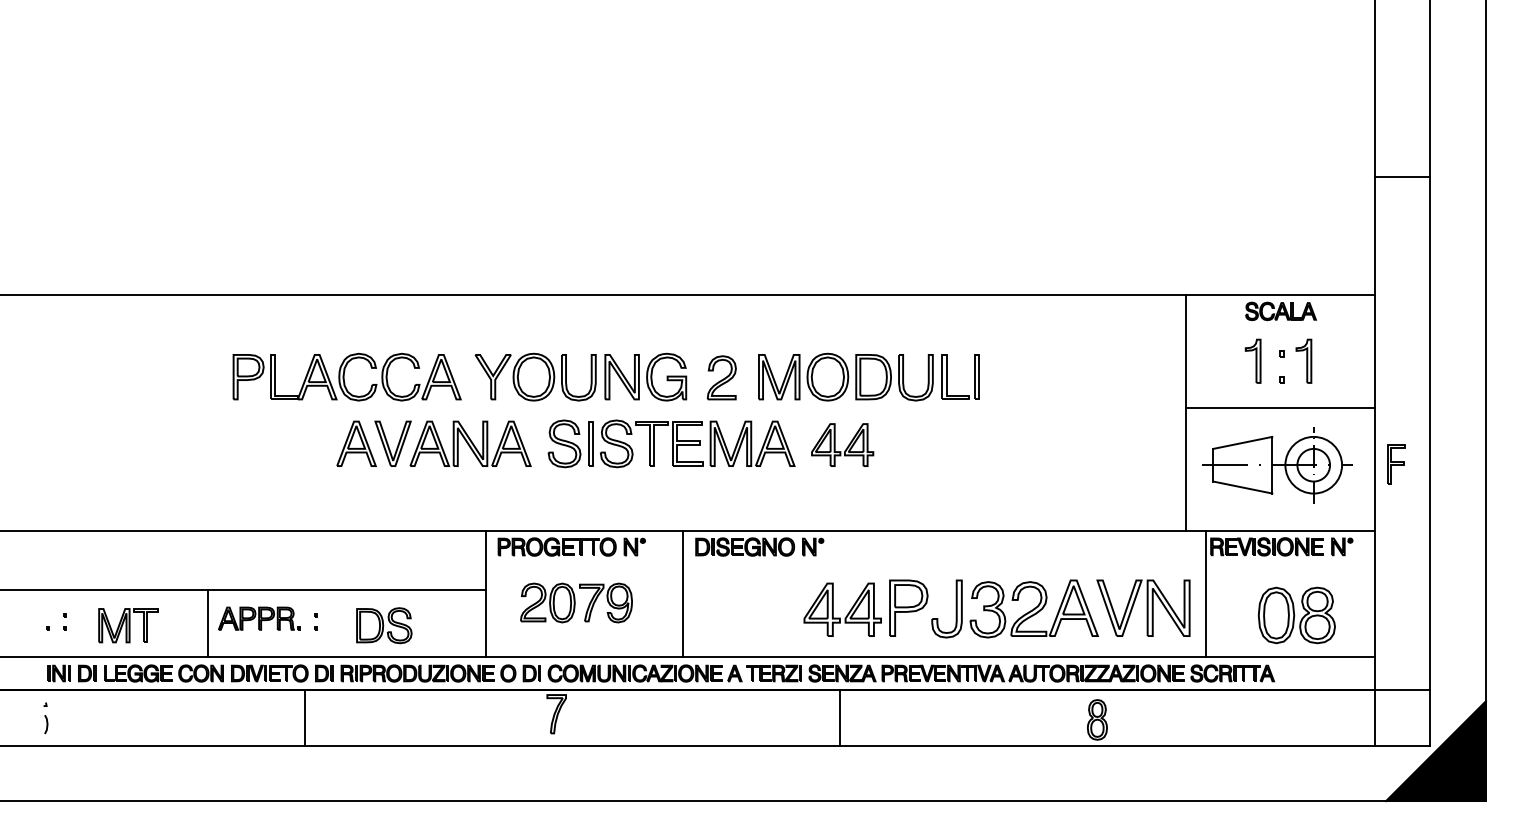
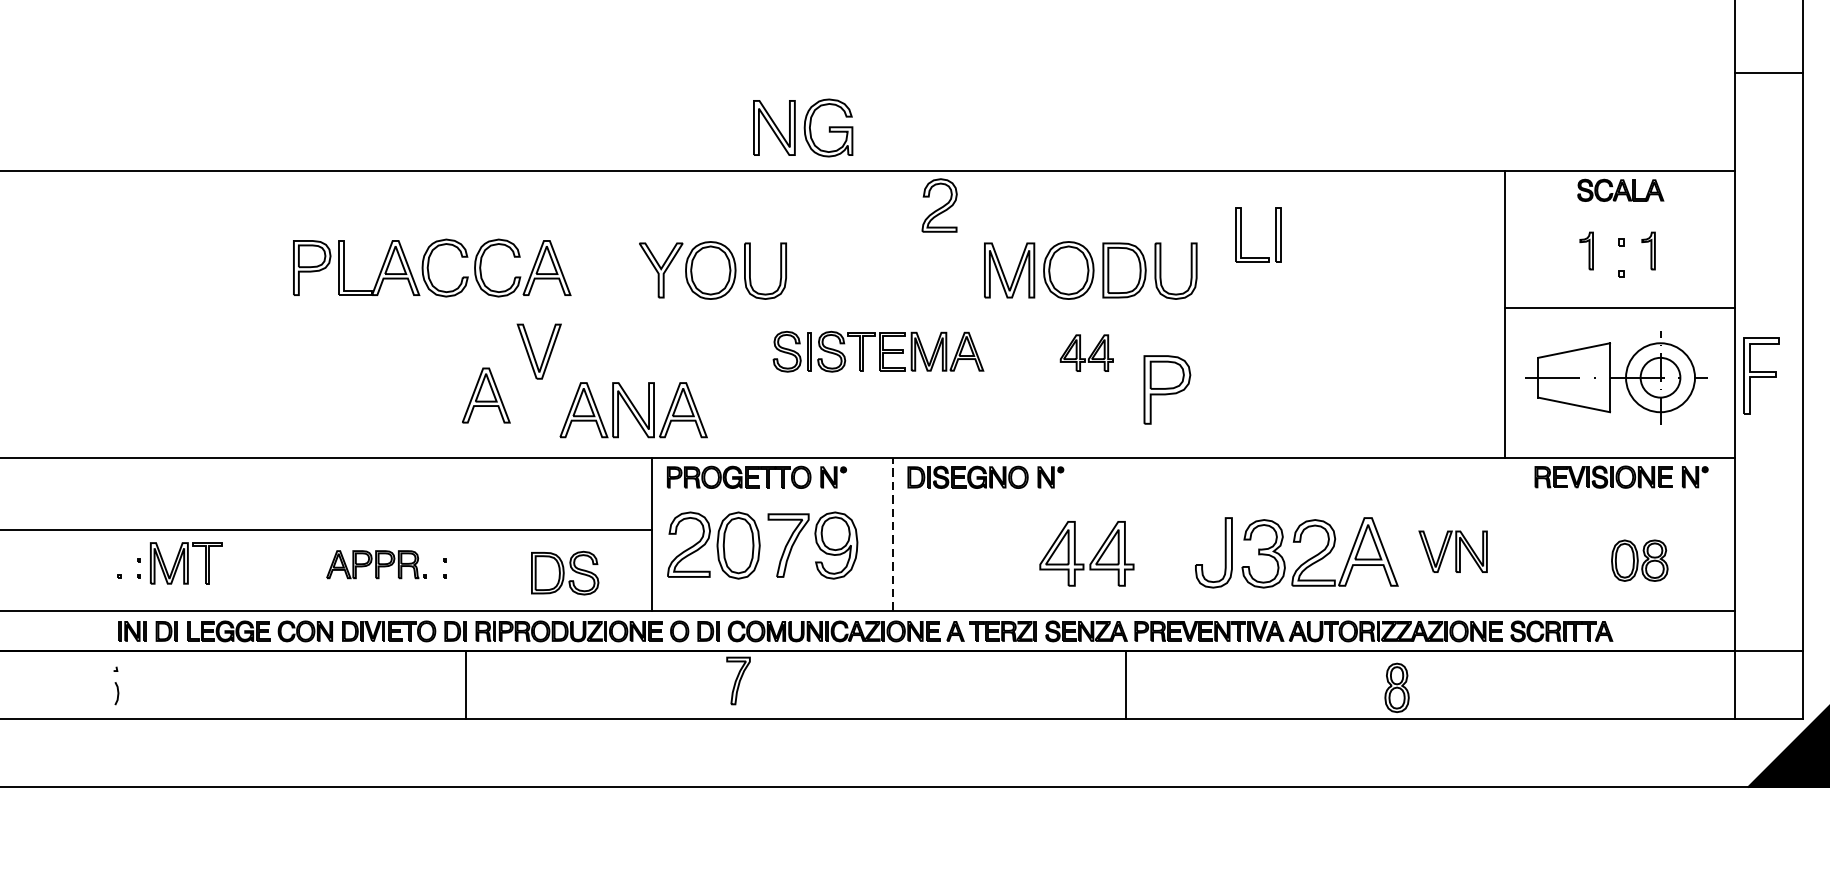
line: (1402, 176) -> (1768, 72), moved
part: (1252, 360) -> (1585, 250), size x0.7
part: (1303, 360) -> (1648, 250), size x0.7
part: (346, 376) -> (431, 267), moved
part: (645, 376) -> (802, 127), moved
part: (947, 376) -> (1242, 234), moved
part: (721, 377) -> (939, 205), moved
part: (356, 443) -> (486, 395), moved
part: (470, 443) -> (633, 409), moved
part: (671, 443) -> (878, 351), size x0.7
part: (842, 444) -> (1086, 352), size x0.7
part: (1396, 464) -> (1761, 376), size x1.6
line: (683, 593) -> (892, 533), solid -> dashed
line: (1205, 593) -> (1528, 533), removed
part: (576, 602) -> (762, 544), size x1.4
part: (908, 607) -> (1166, 389), moved
part: (1143, 607) -> (1453, 551), size x0.6
part: (1296, 615) -> (1639, 560), size x0.6
line: (207, 622) -> (313, 569), removed
part: (128, 625) -> (186, 563), moved
part: (384, 625) -> (565, 572), moved
line: (305, 717) -> (466, 684), moved
line: (839, 717) -> (1125, 684), moved

